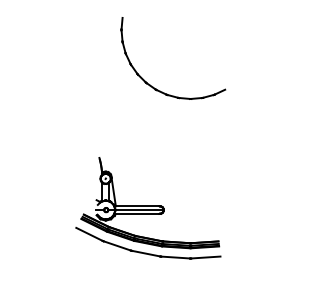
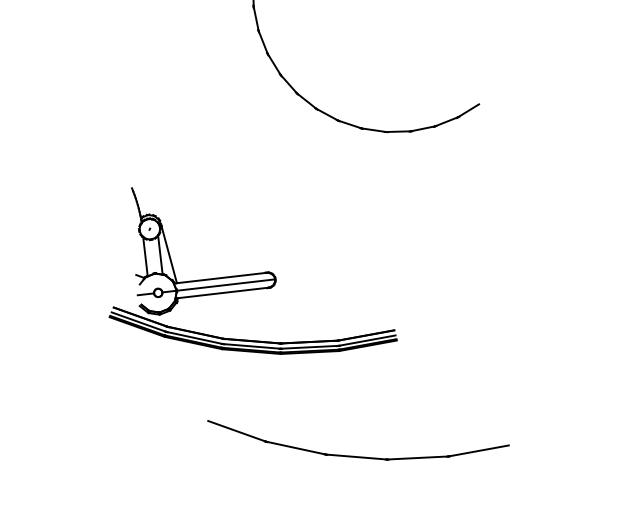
part: (150, 203) -> (246, 269), moved

